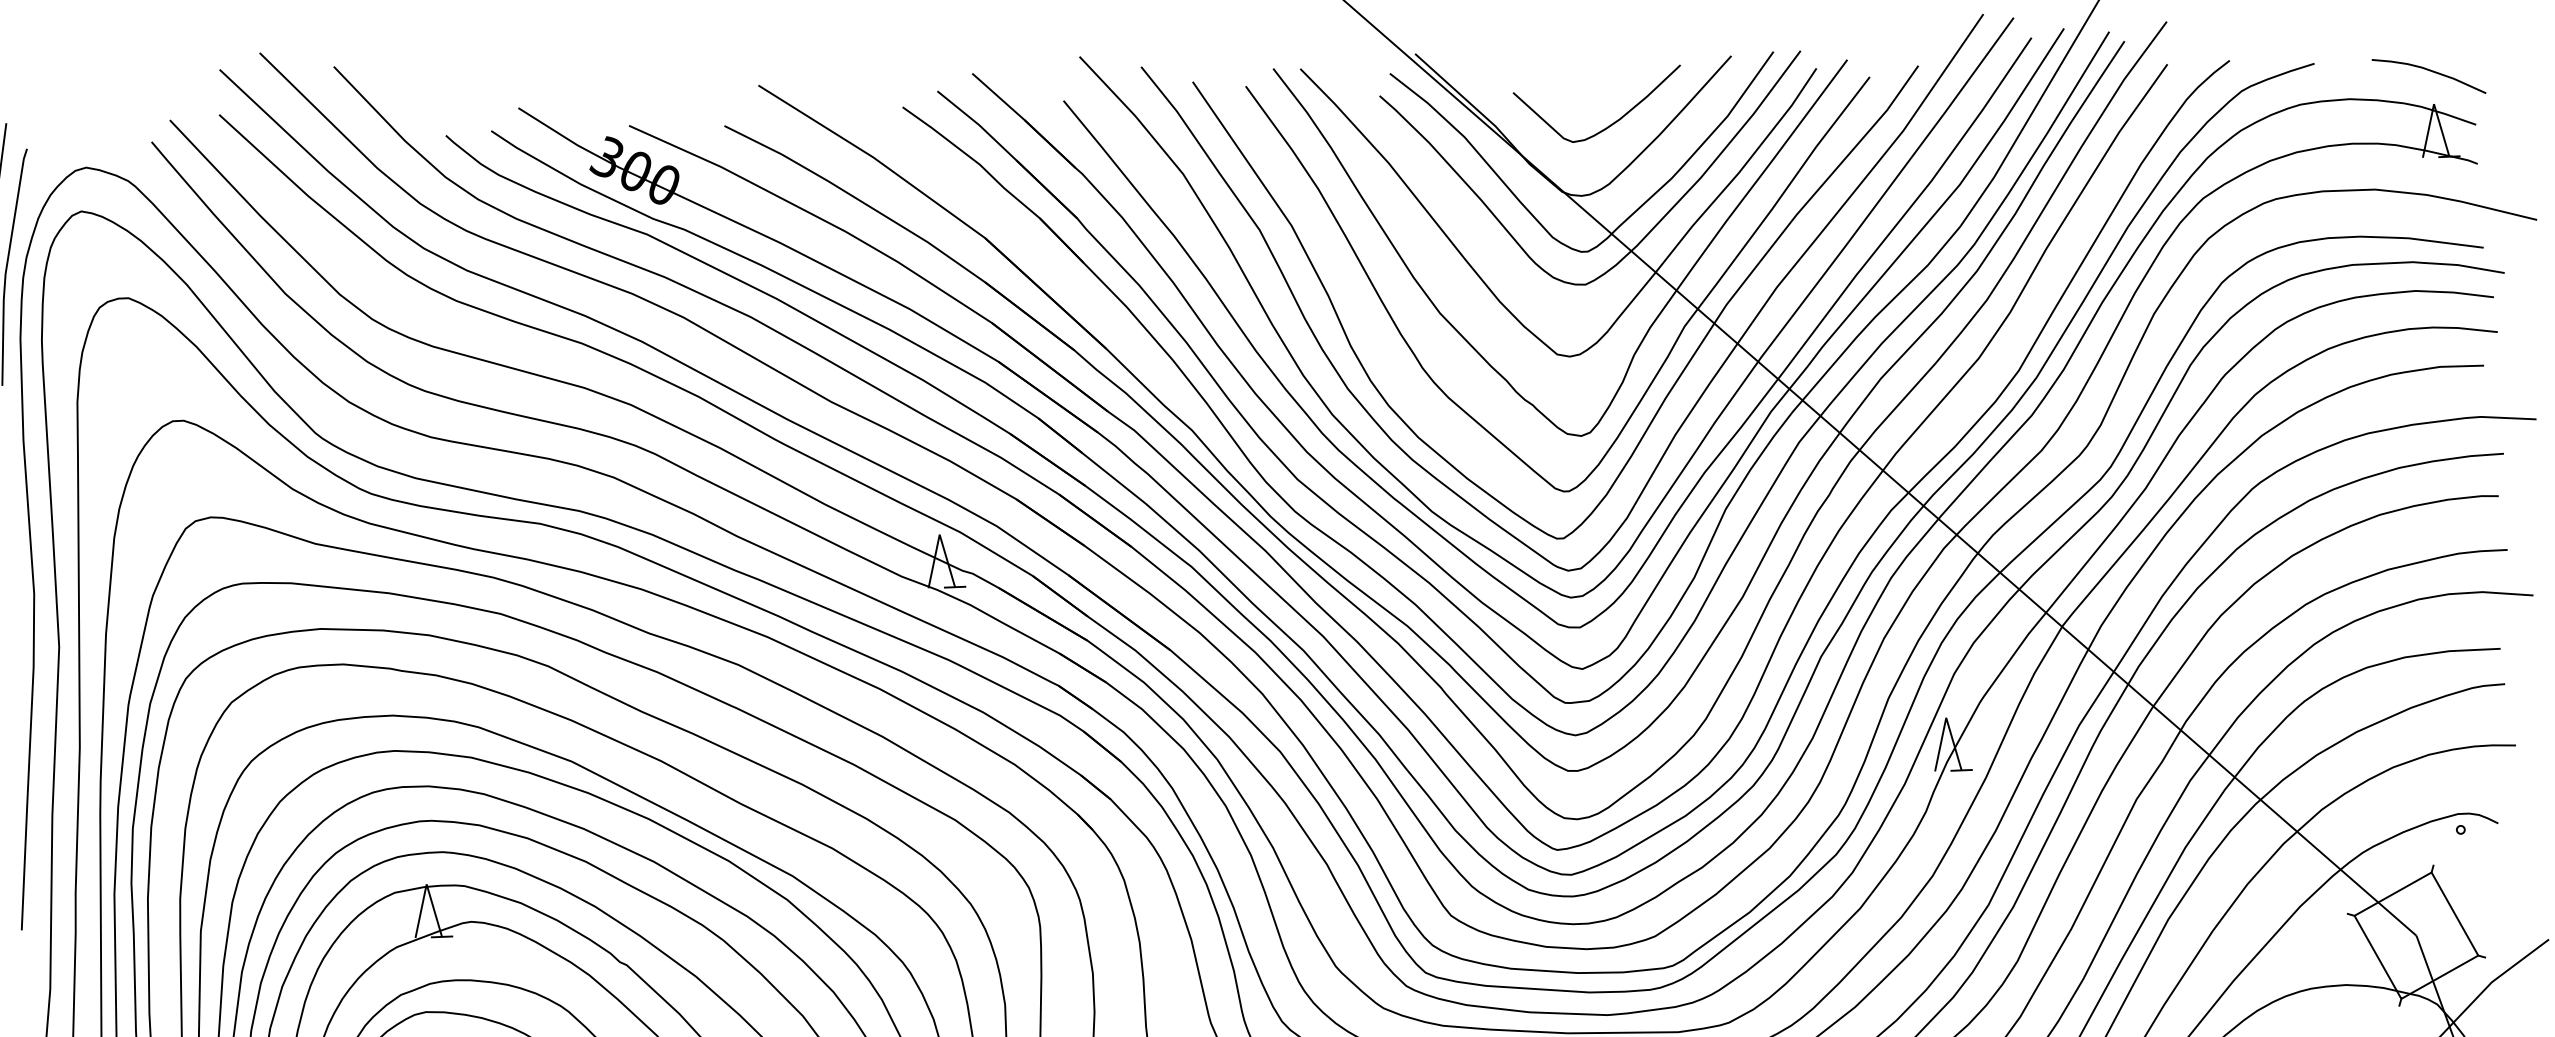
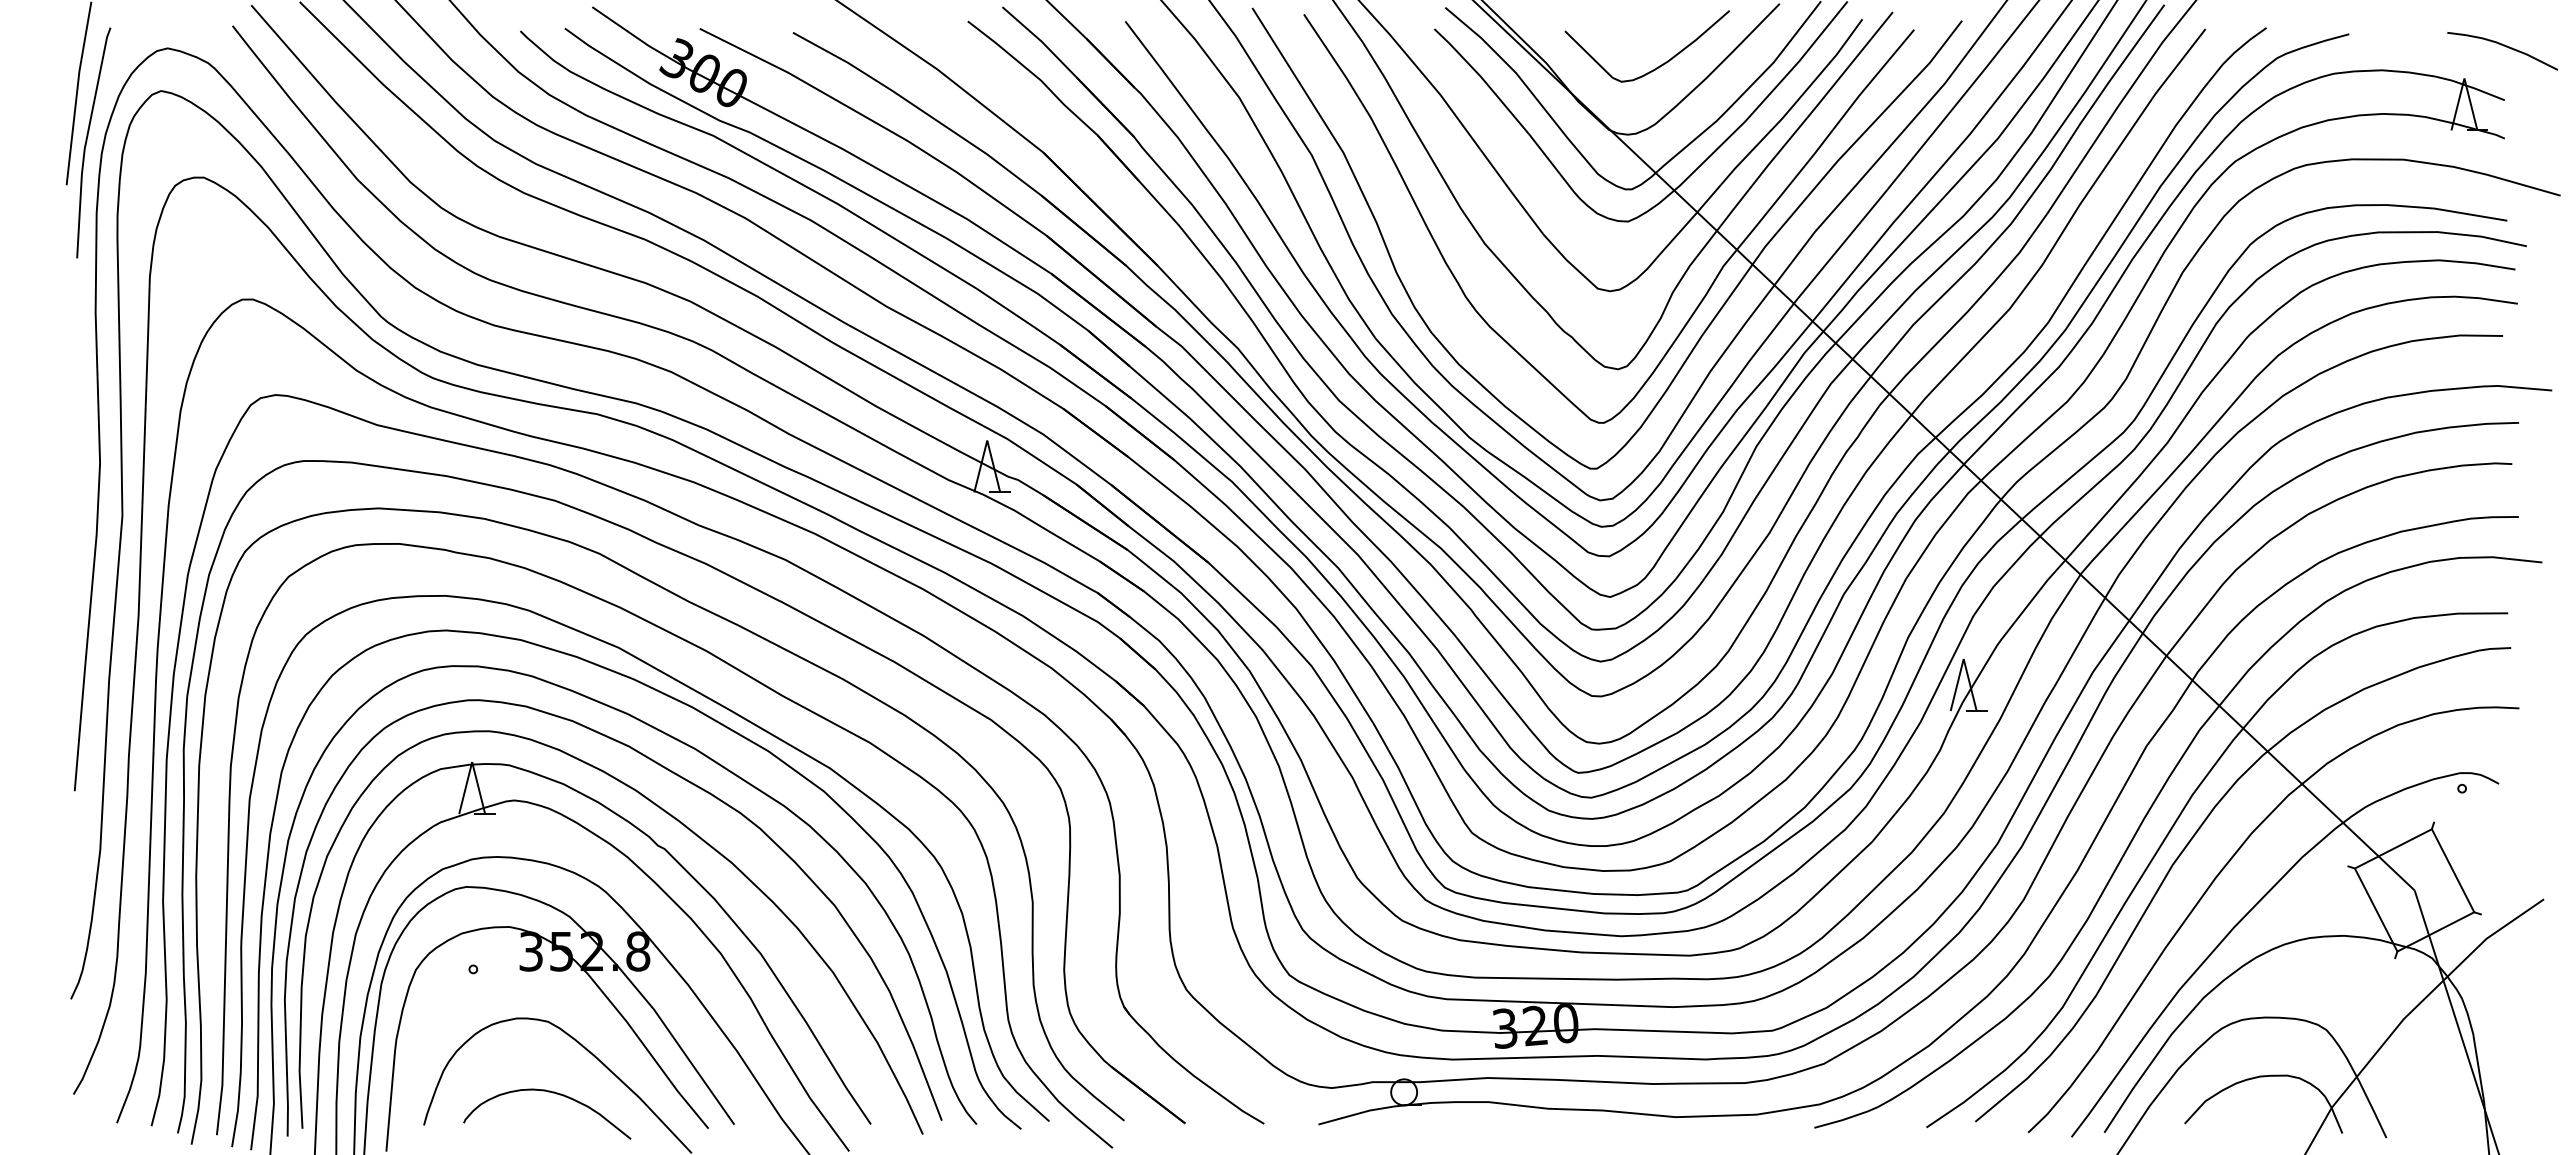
curve: (2429, 71) -> (2503, 46), moved

